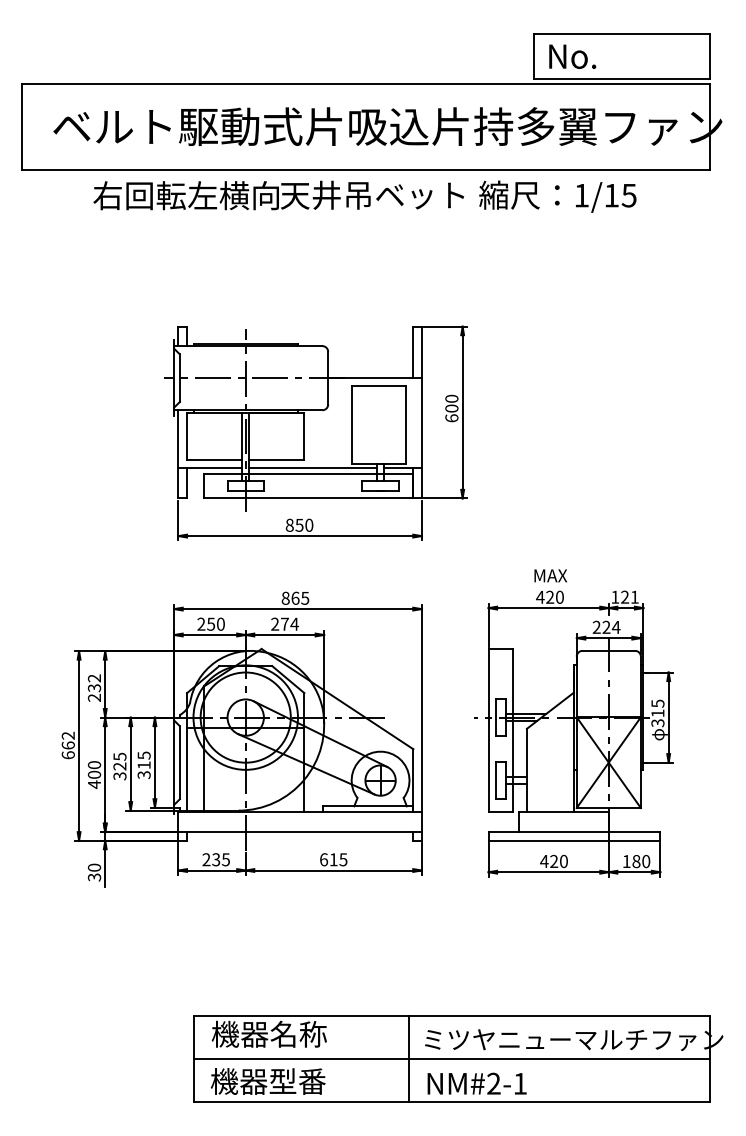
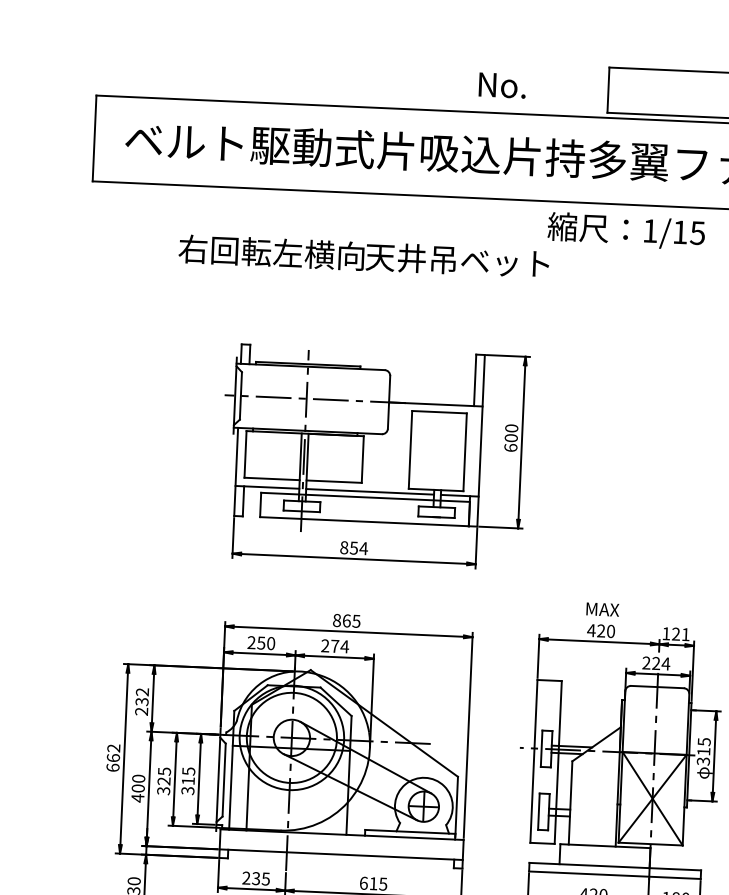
text: (572, 56) -> (502, 85), moved
text: (278, 195) -> (363, 256), moved
text: (308, 524) -> (363, 547), 850 -> 854

